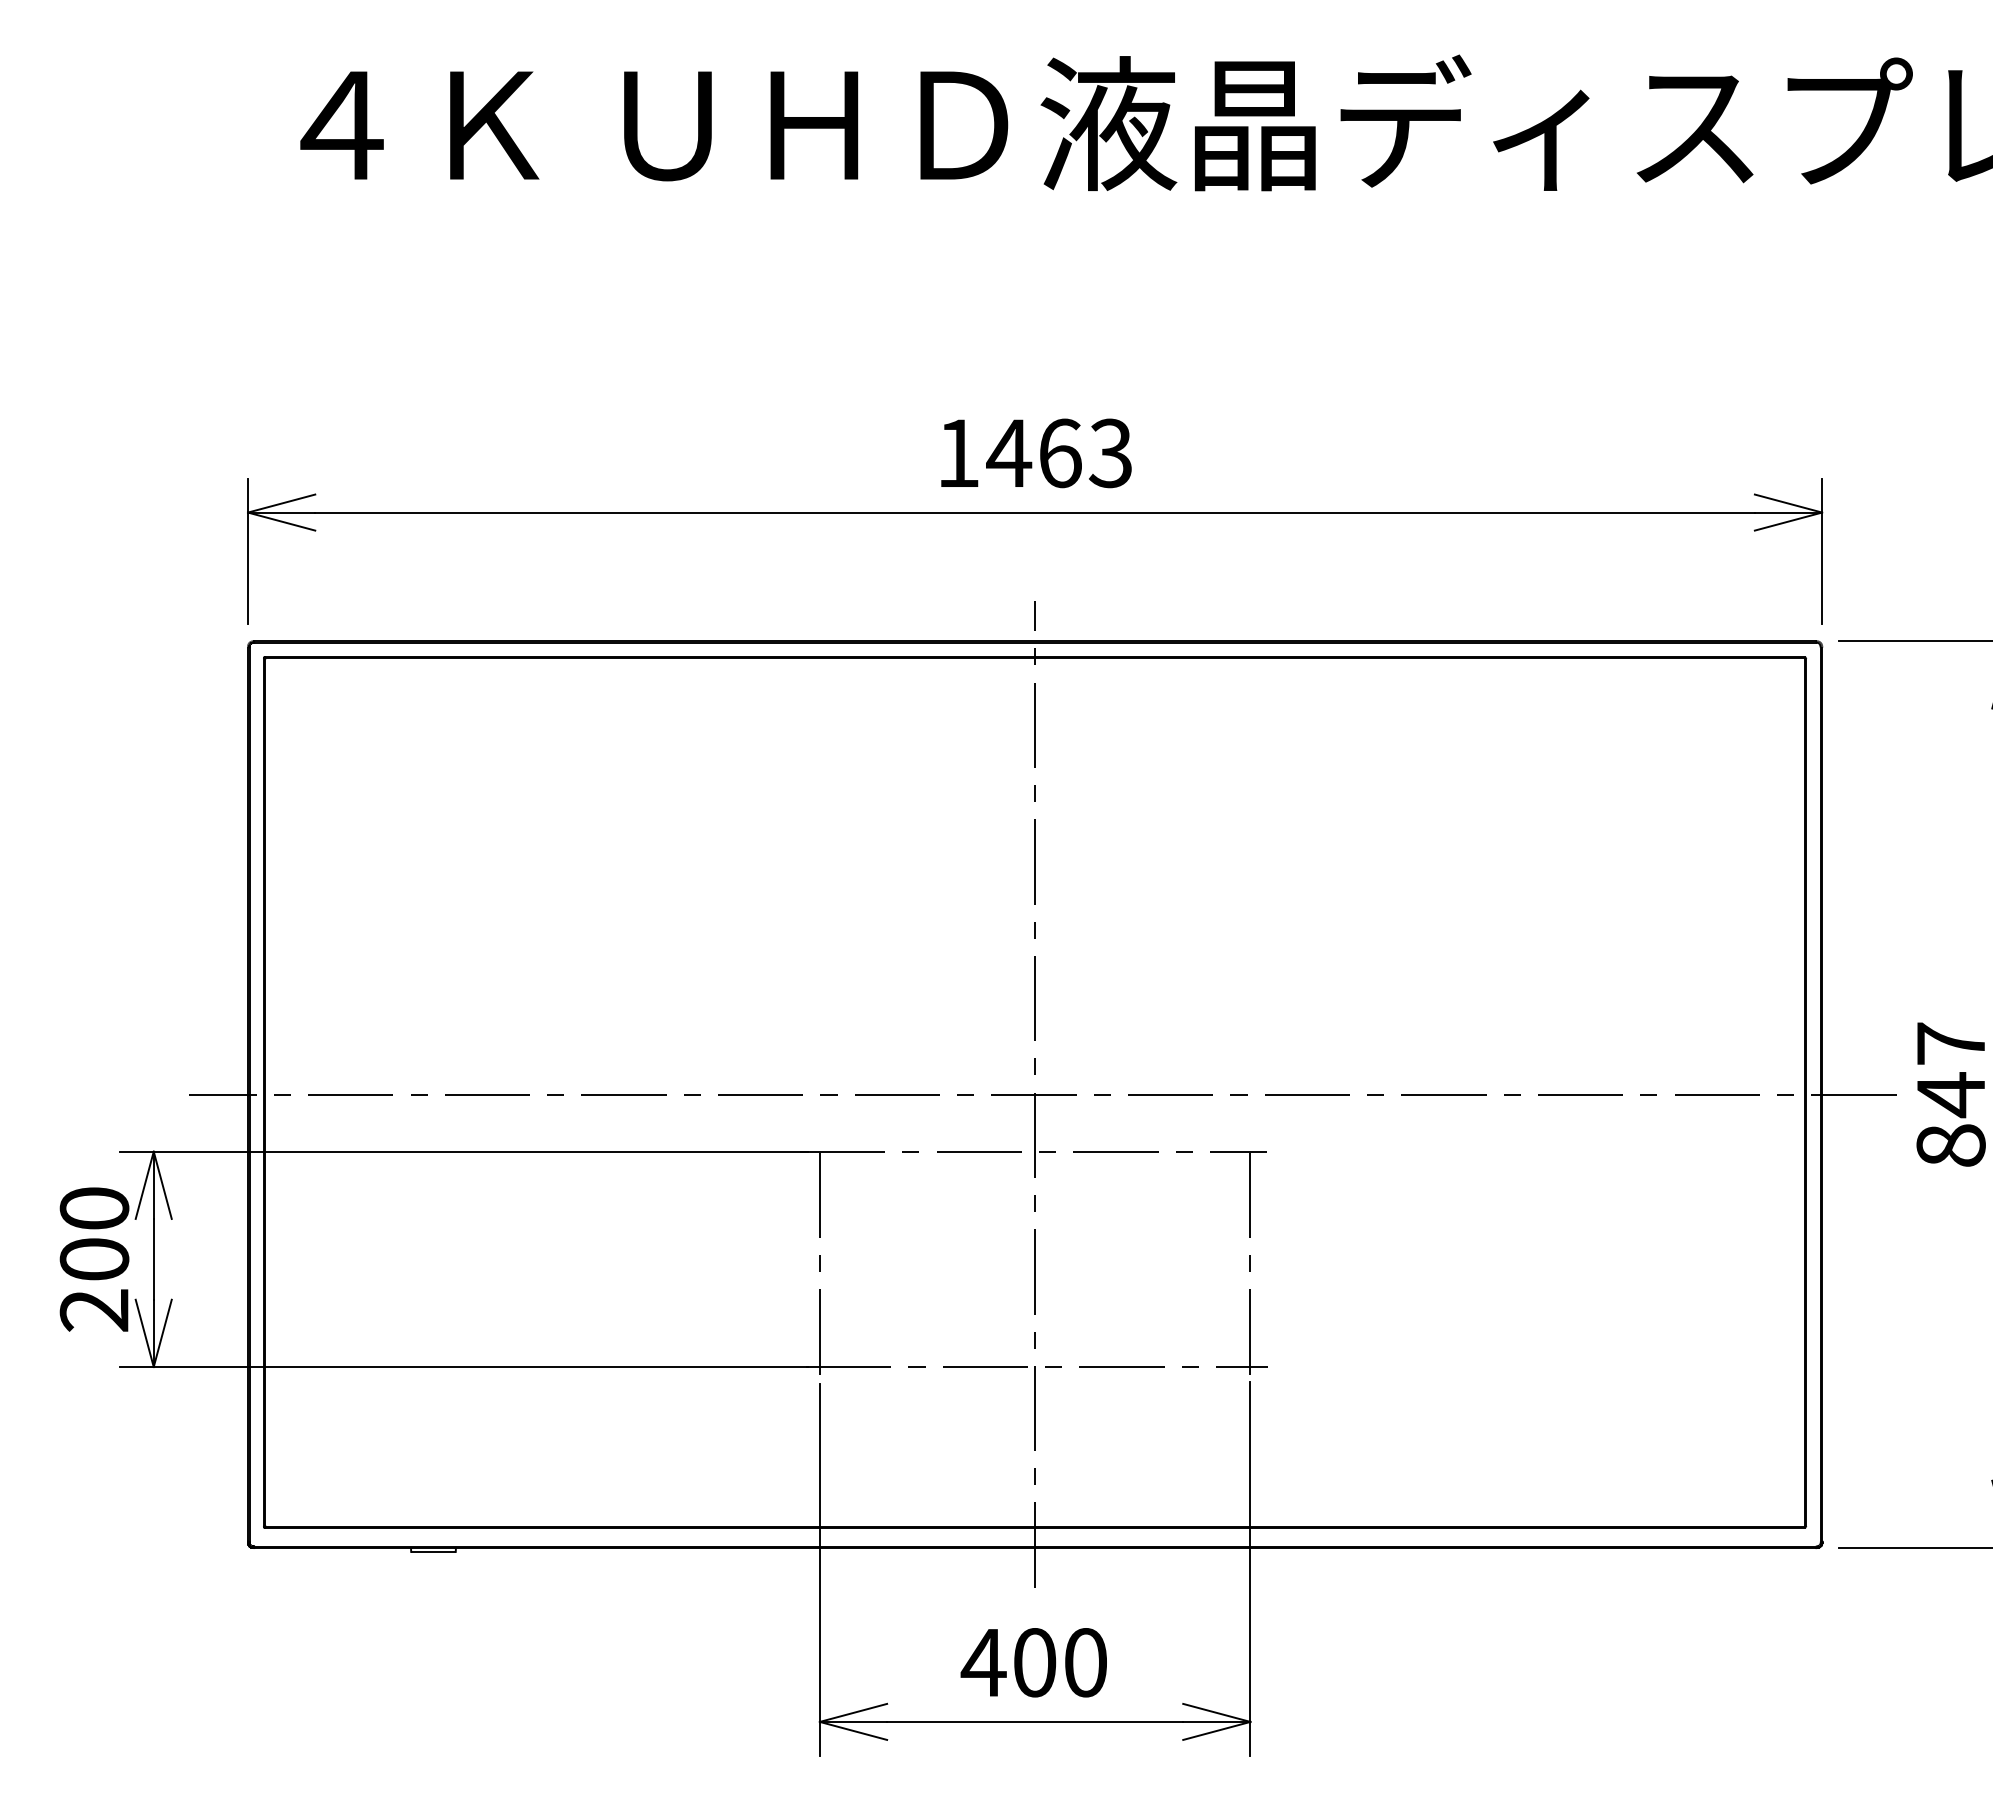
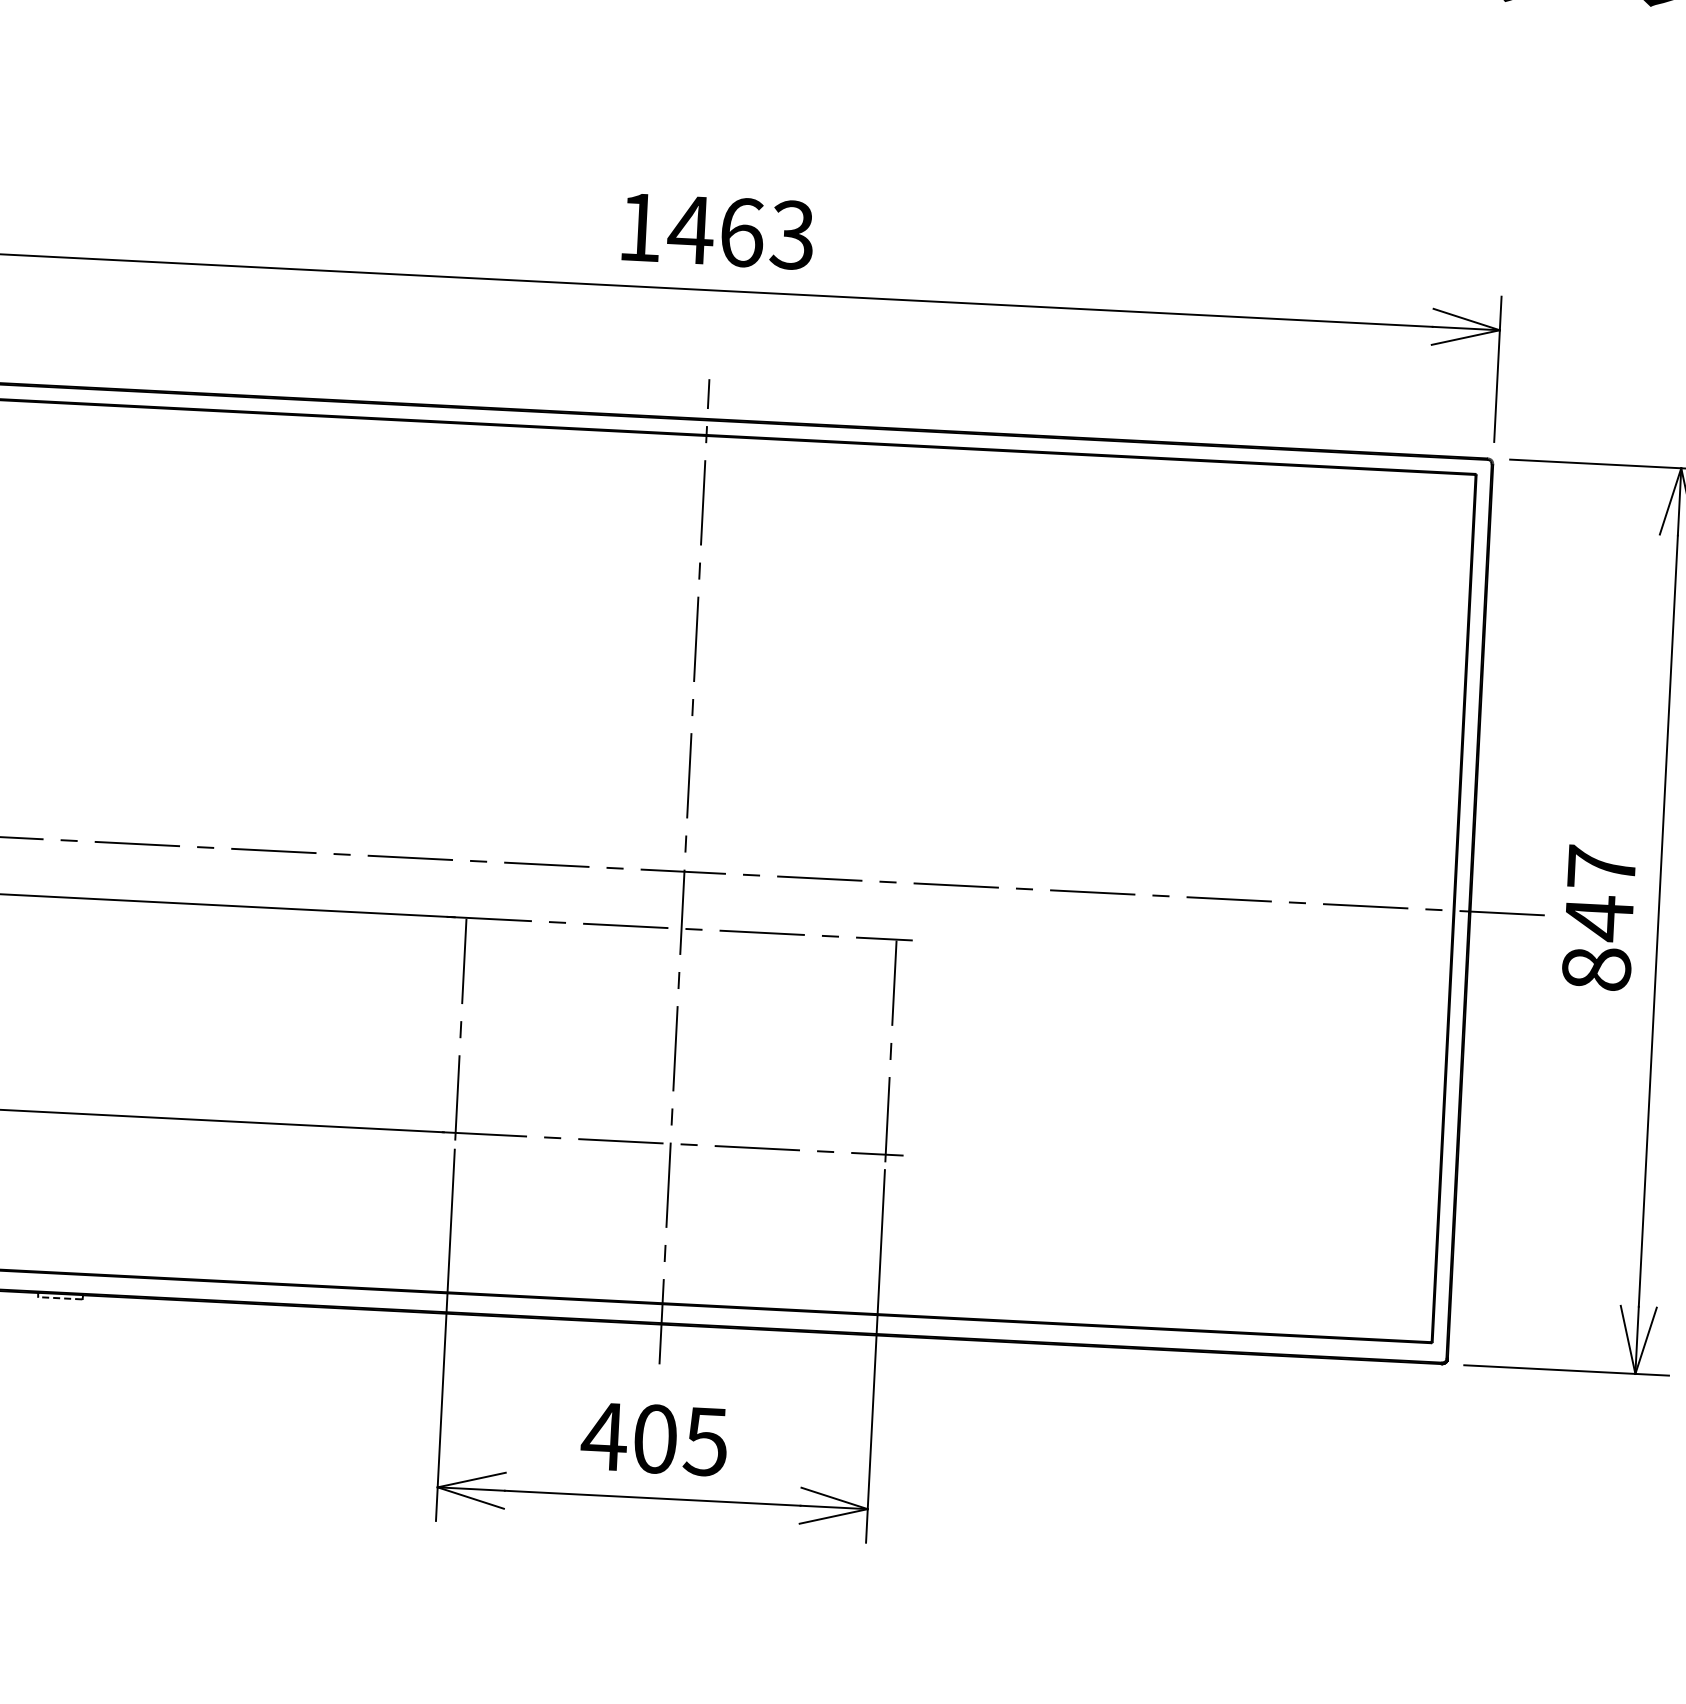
line: (433, 1552) -> (60, 1298), solid -> dashed
text: (1084, 1662) -> (705, 1441), 400 -> 405

